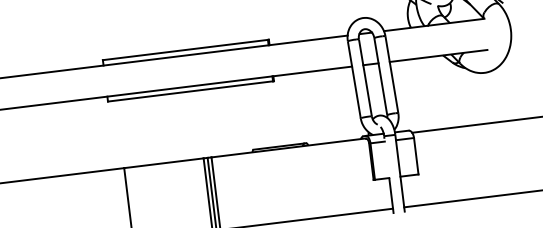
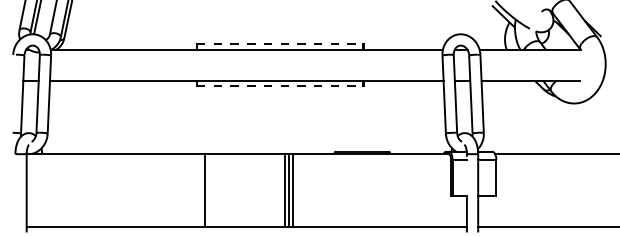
line: (185, 50) -> (280, 44), solid -> dashed
line: (190, 91) -> (280, 86), solid -> dashed

